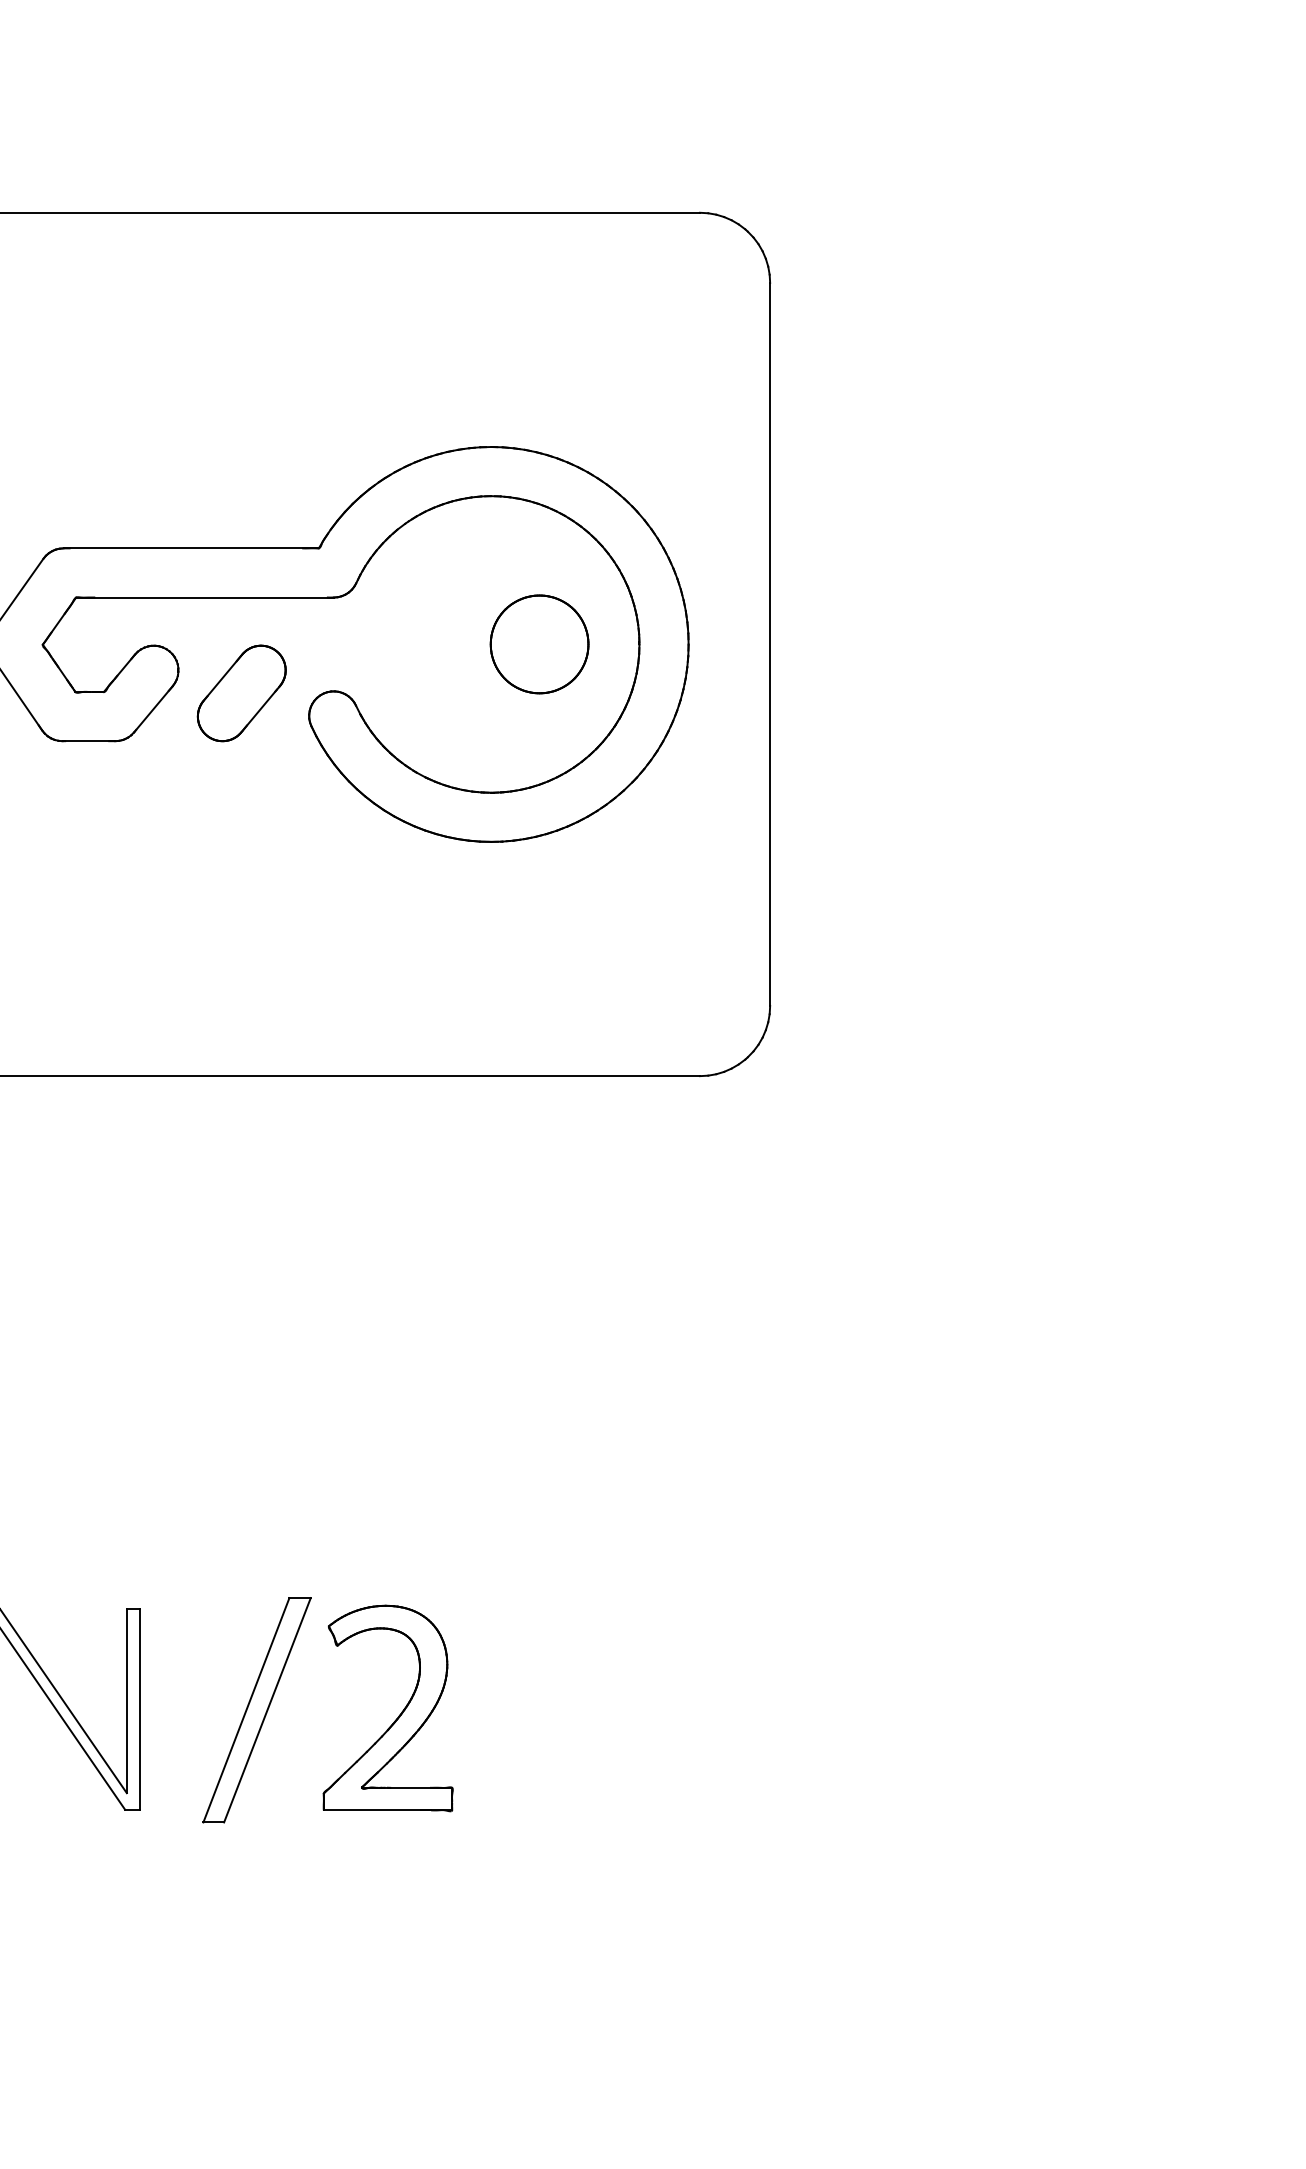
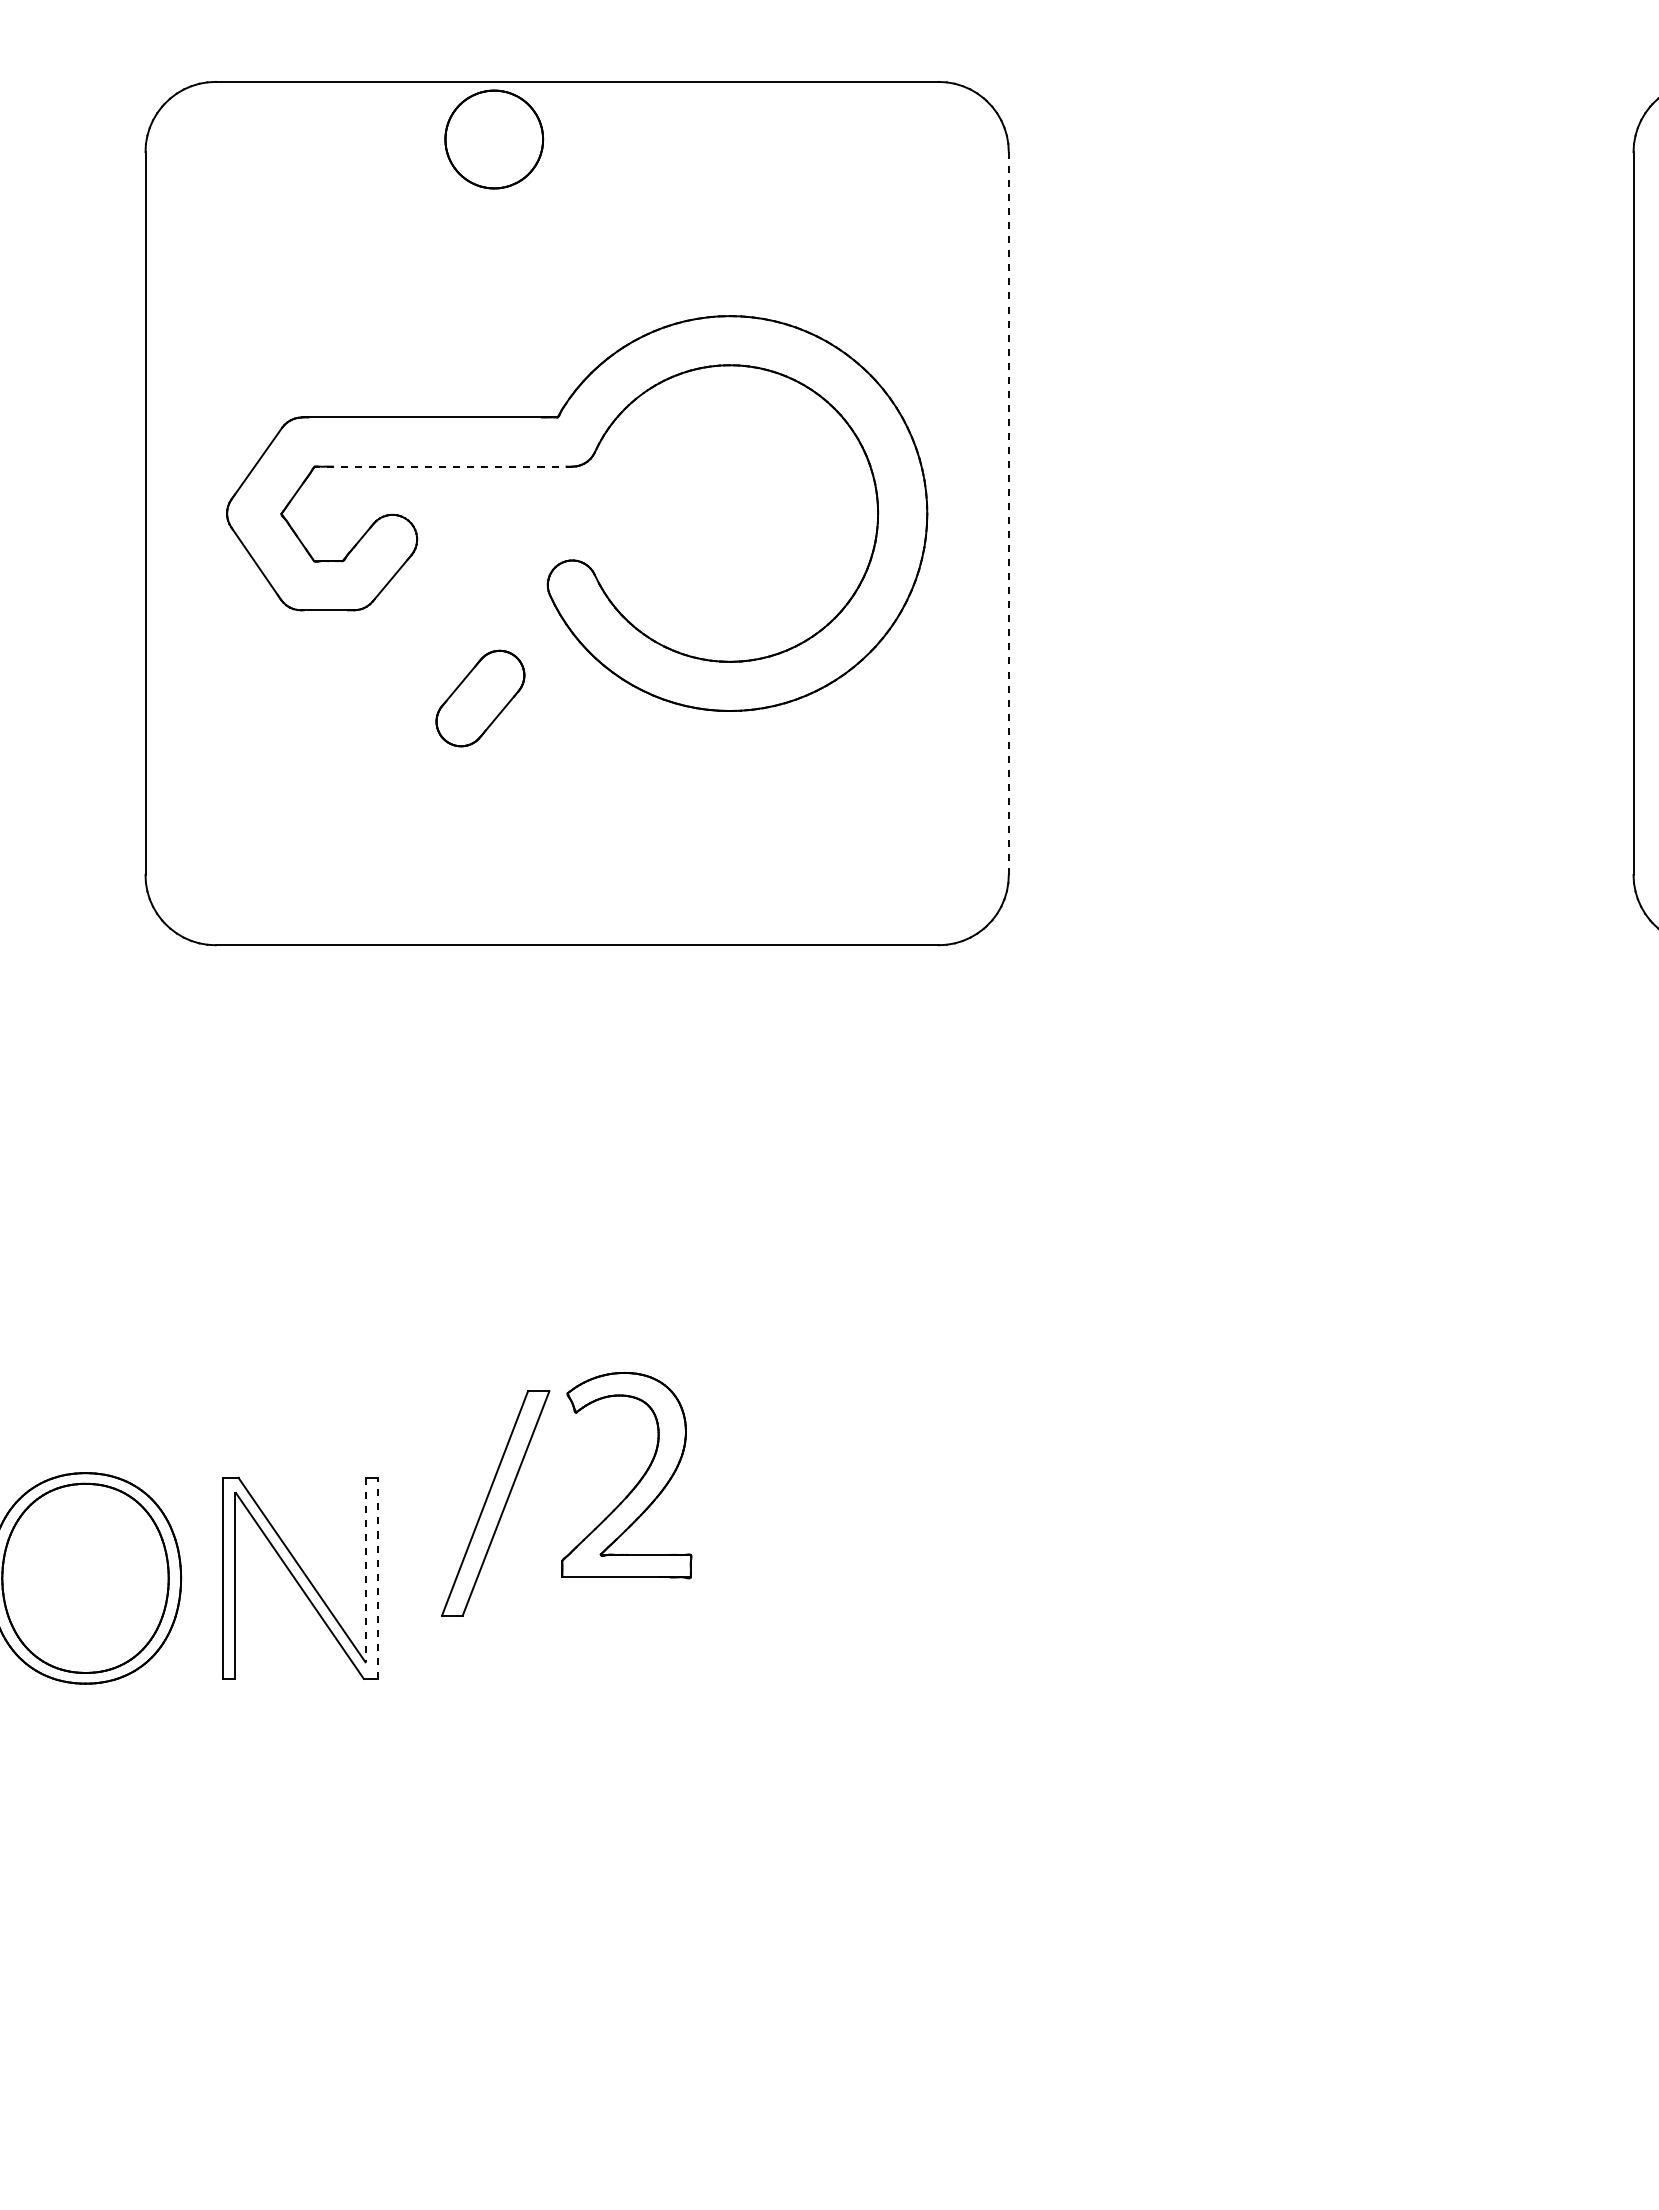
line: (204, 597) -> (443, 466), solid -> dashed
part: (539, 644) -> (494, 139), moved
line: (769, 645) -> (1008, 514), solid -> dashed
part: (241, 693) -> (480, 698), moved
line: (127, 1701) -> (366, 1570), solid -> dashed
line: (139, 1709) -> (378, 1578), solid -> dashed
part: (256, 1710) -> (495, 1503), moved
part: (397, 1716) -> (636, 1483), moved

